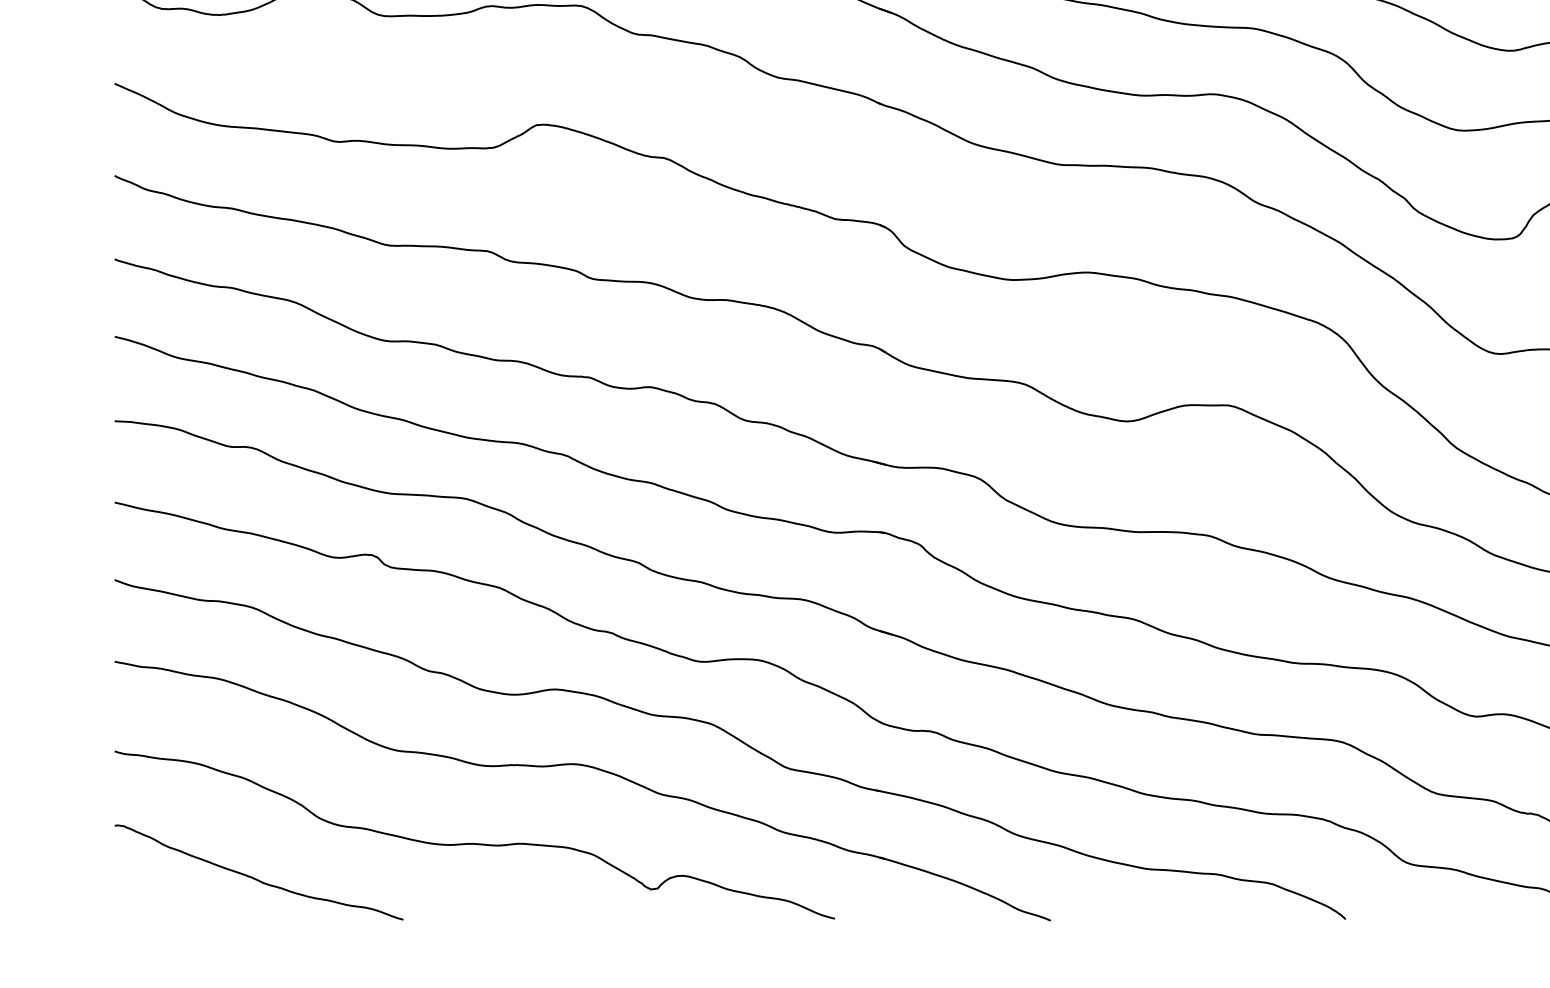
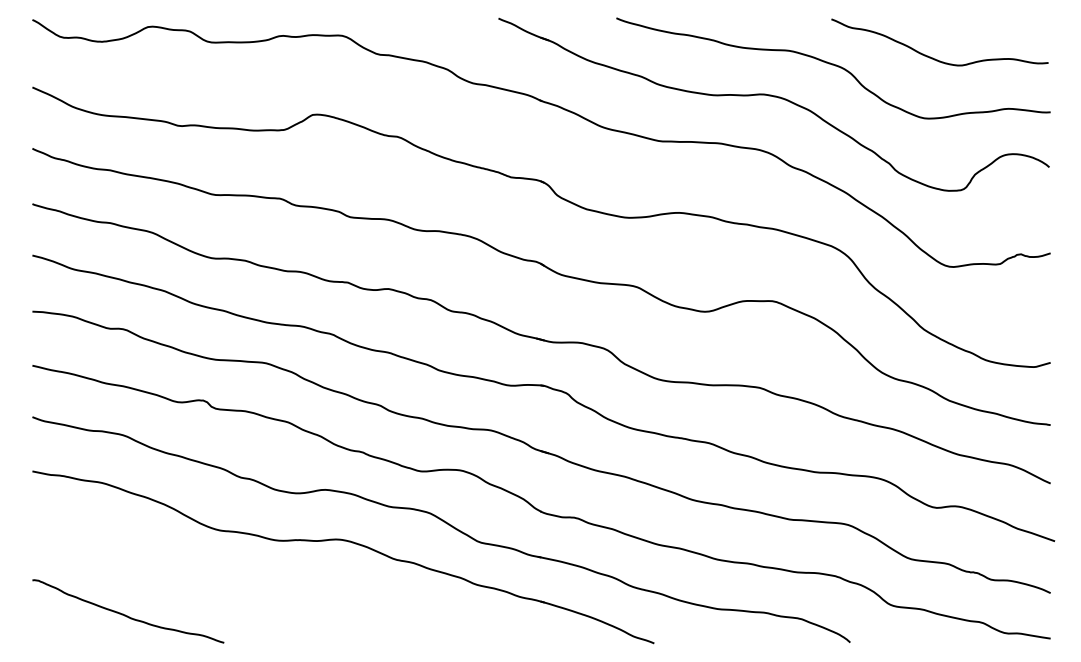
curve: (474, 842) -> (271, 591), removed

